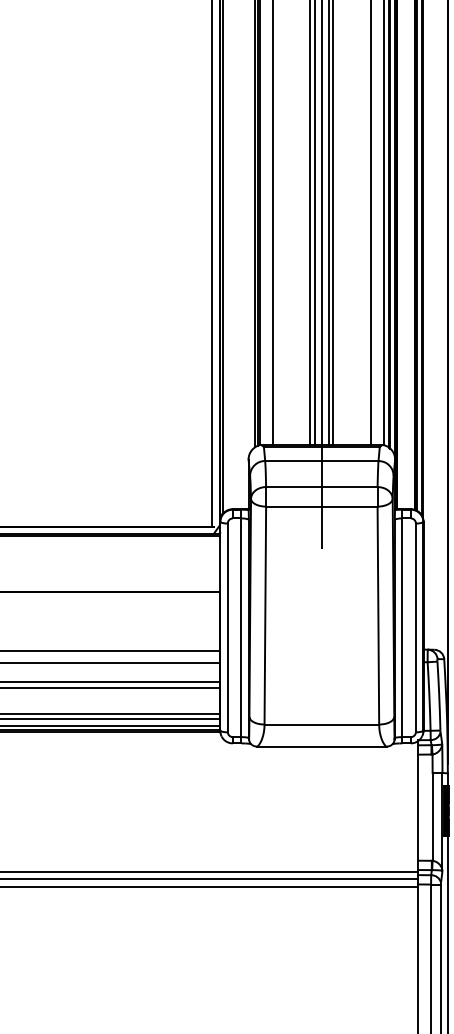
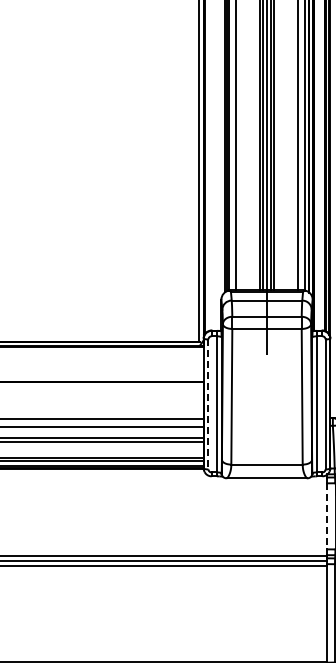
line: (227, 627) -> (208, 404), solid -> dashed
line: (419, 807) -> (327, 516), solid -> dashed

